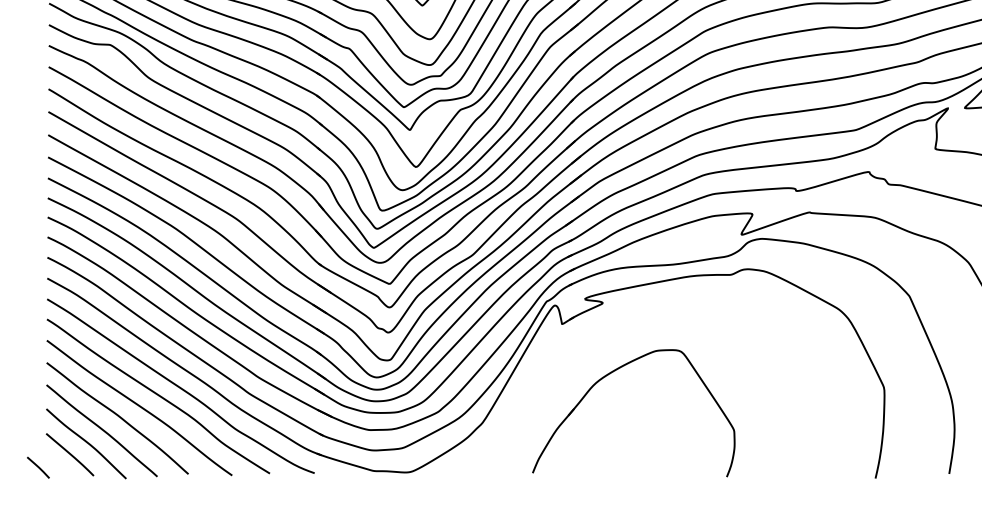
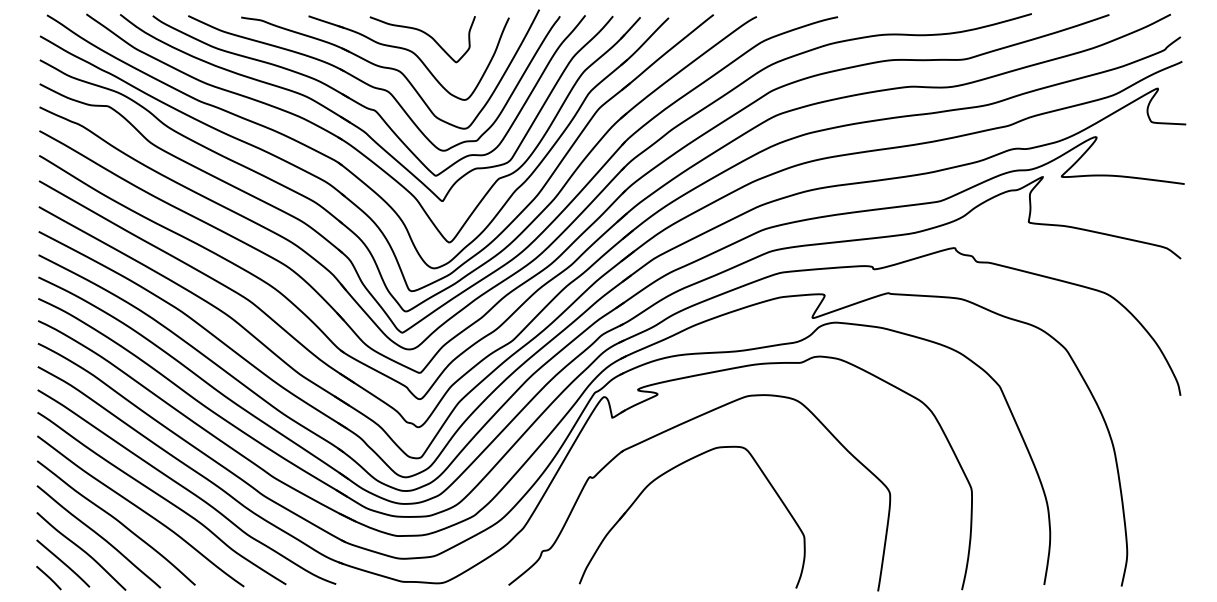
part: (616, 334) -> (672, 429), added
line: (38, 467) -> (48, 577), moved

